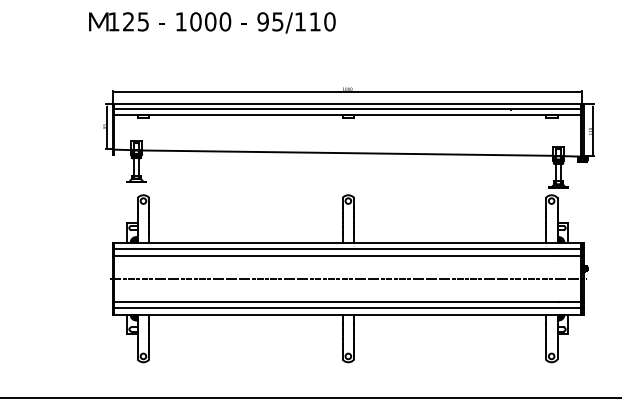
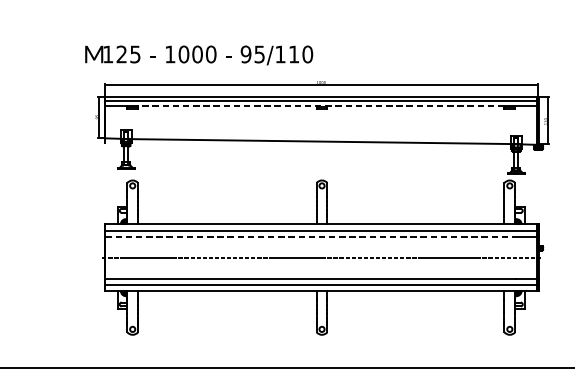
text: (212, 22) -> (199, 55), moved
line: (347, 114) -> (321, 105), solid -> dashed
line: (336, 256) -> (311, 237), solid -> dashed

